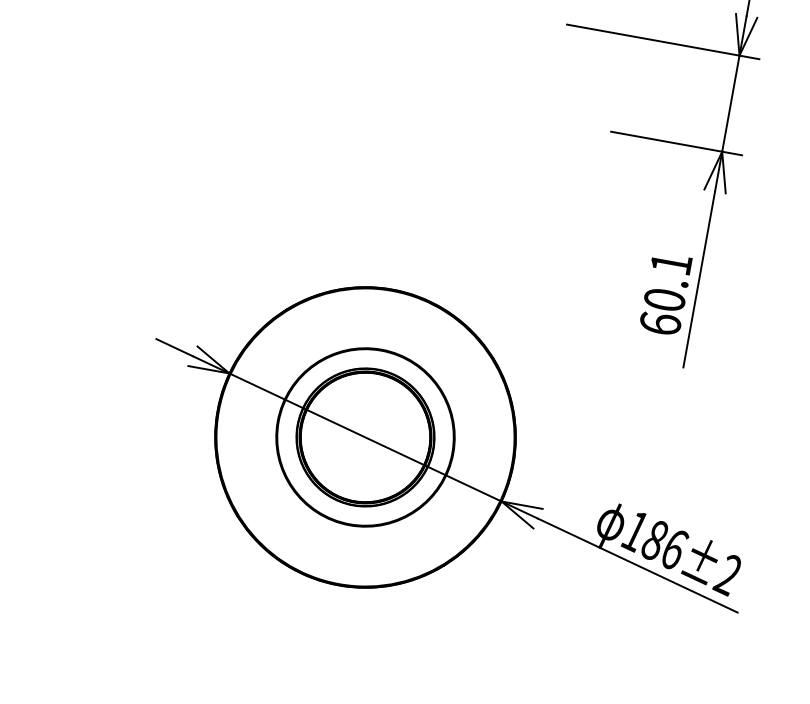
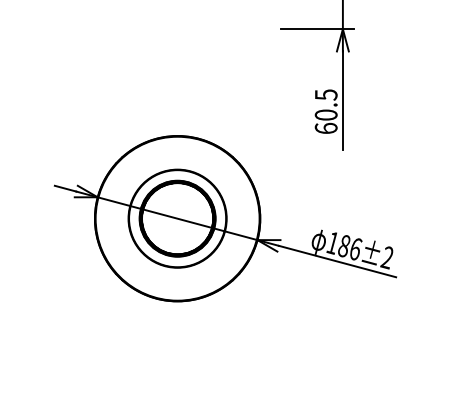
text: (671, 263) -> (326, 94), 60.1 -> 60.5

